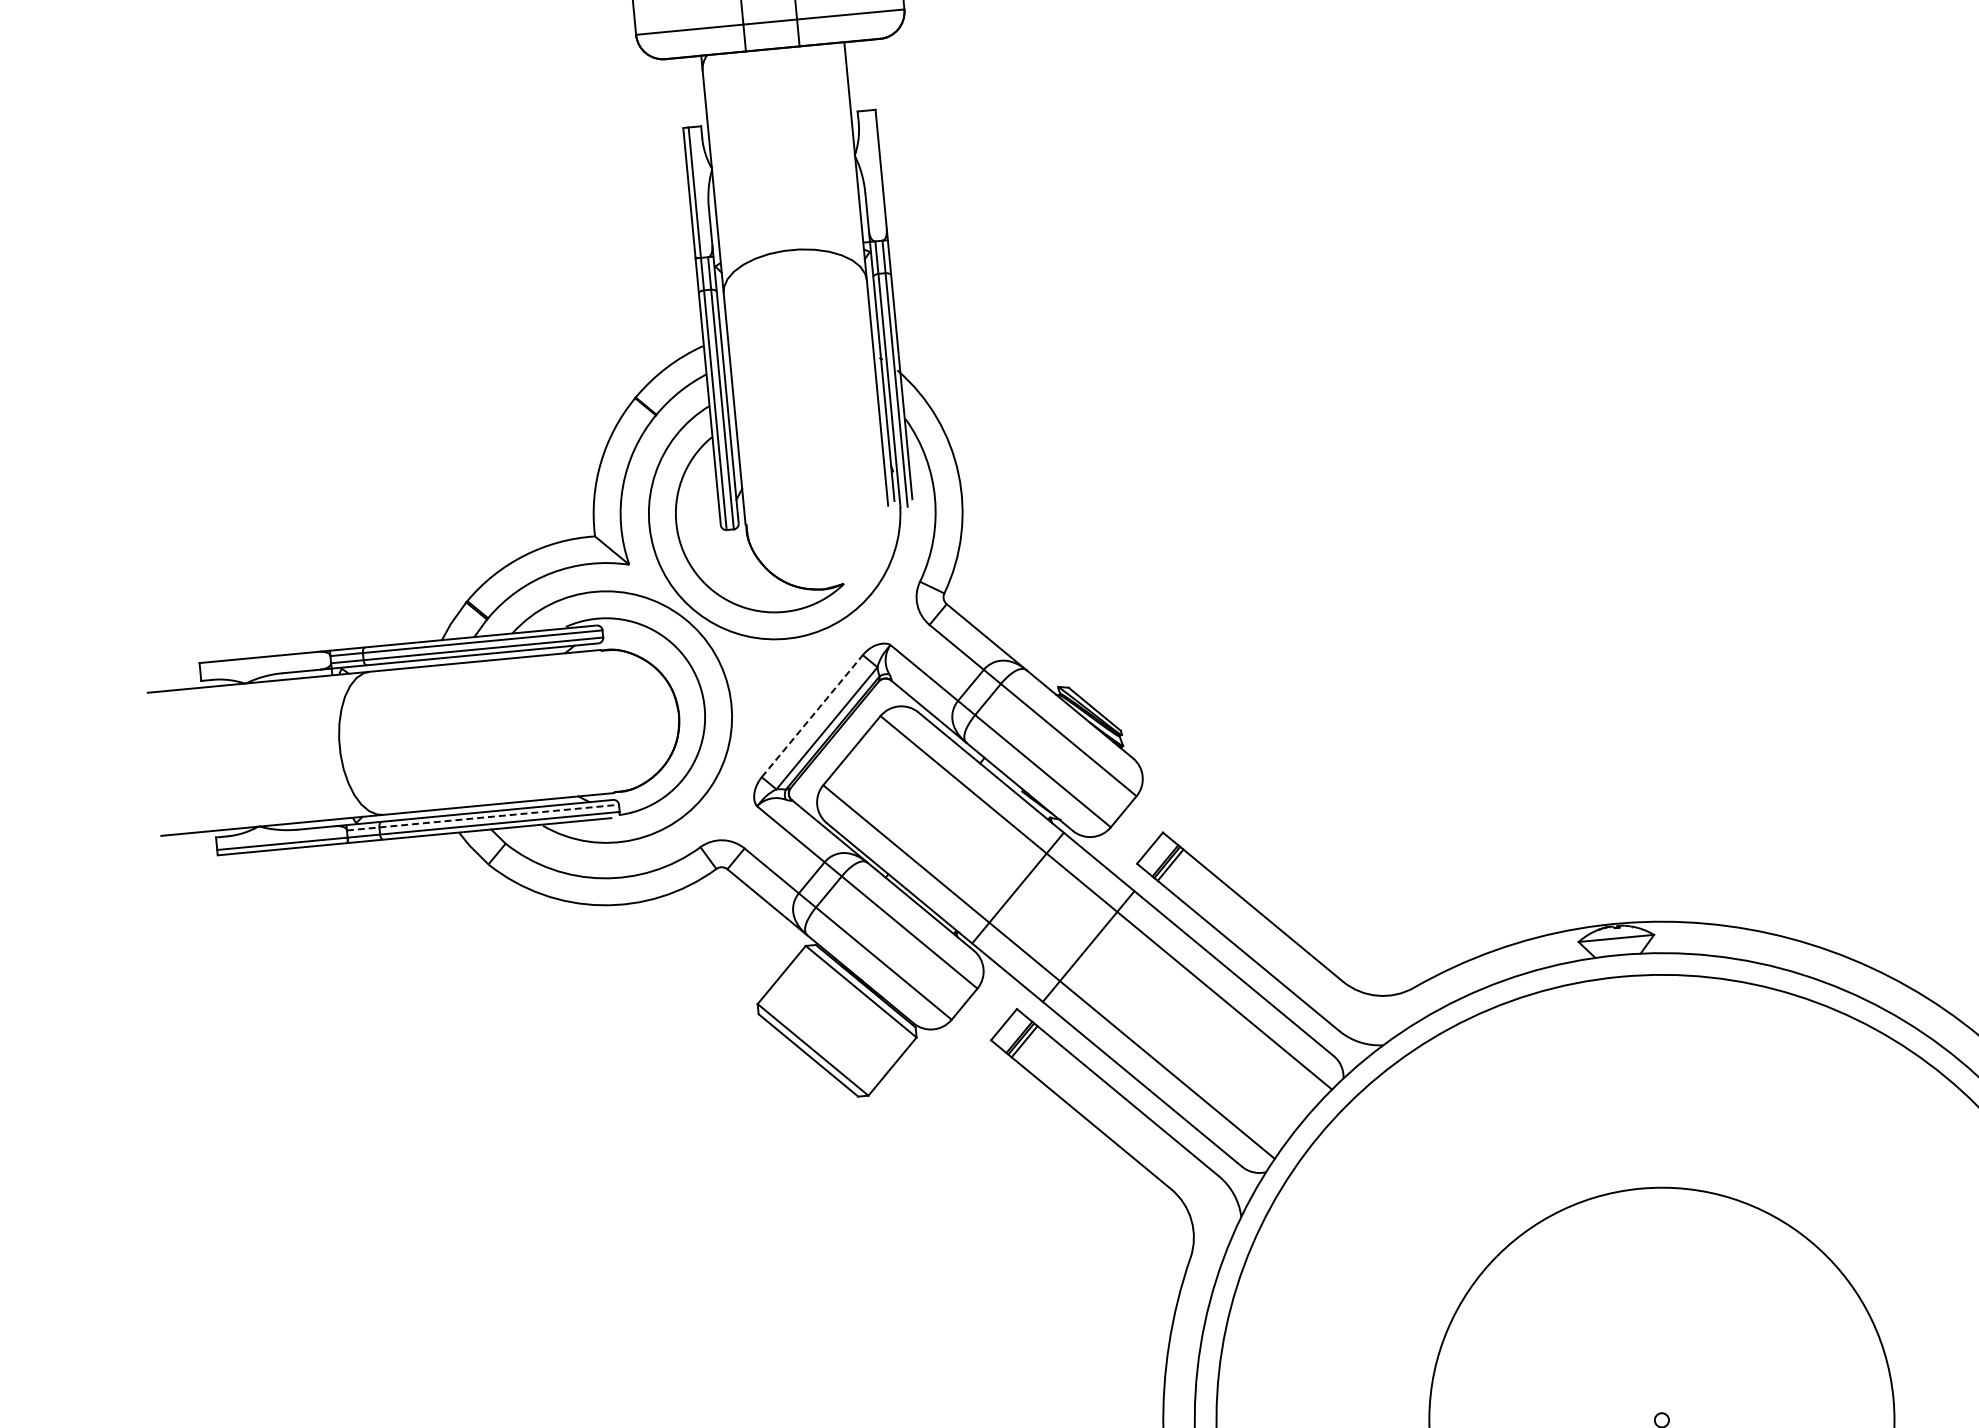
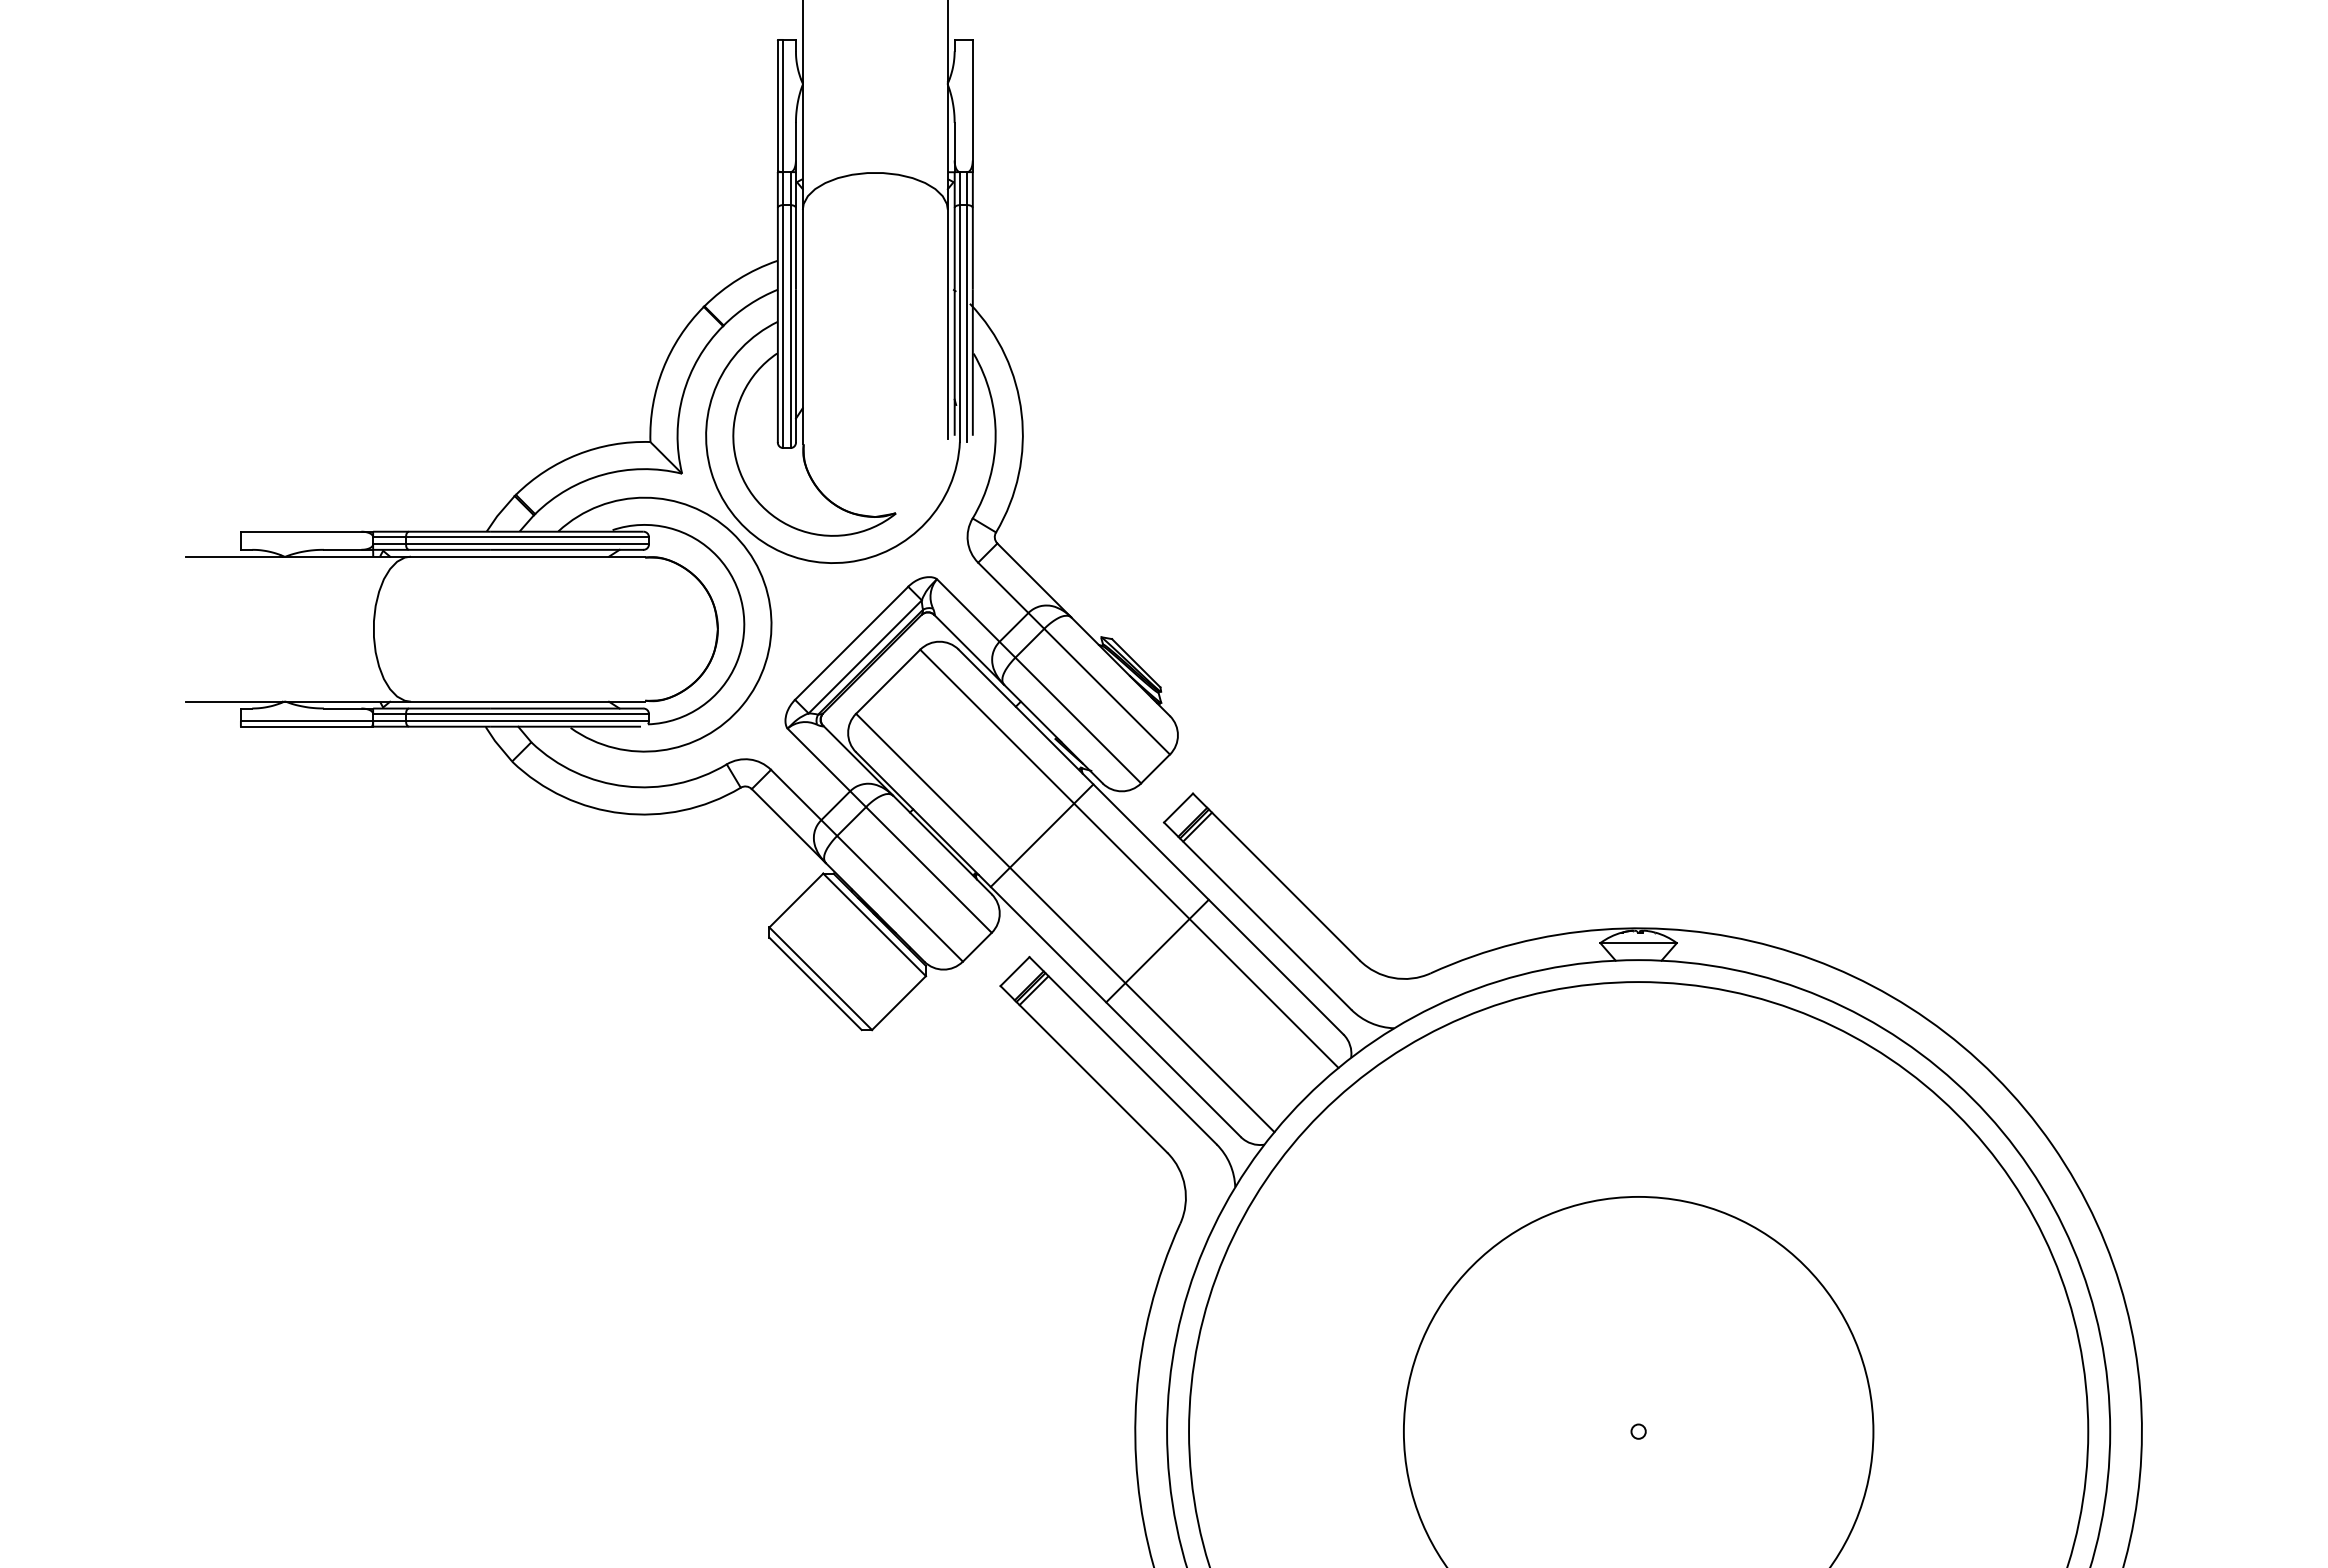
line: (812, 716) -> (851, 643), dashed -> solid
line: (483, 818) -> (511, 714), dashed -> solid
line: (1088, 945) -> (1157, 950), moved

